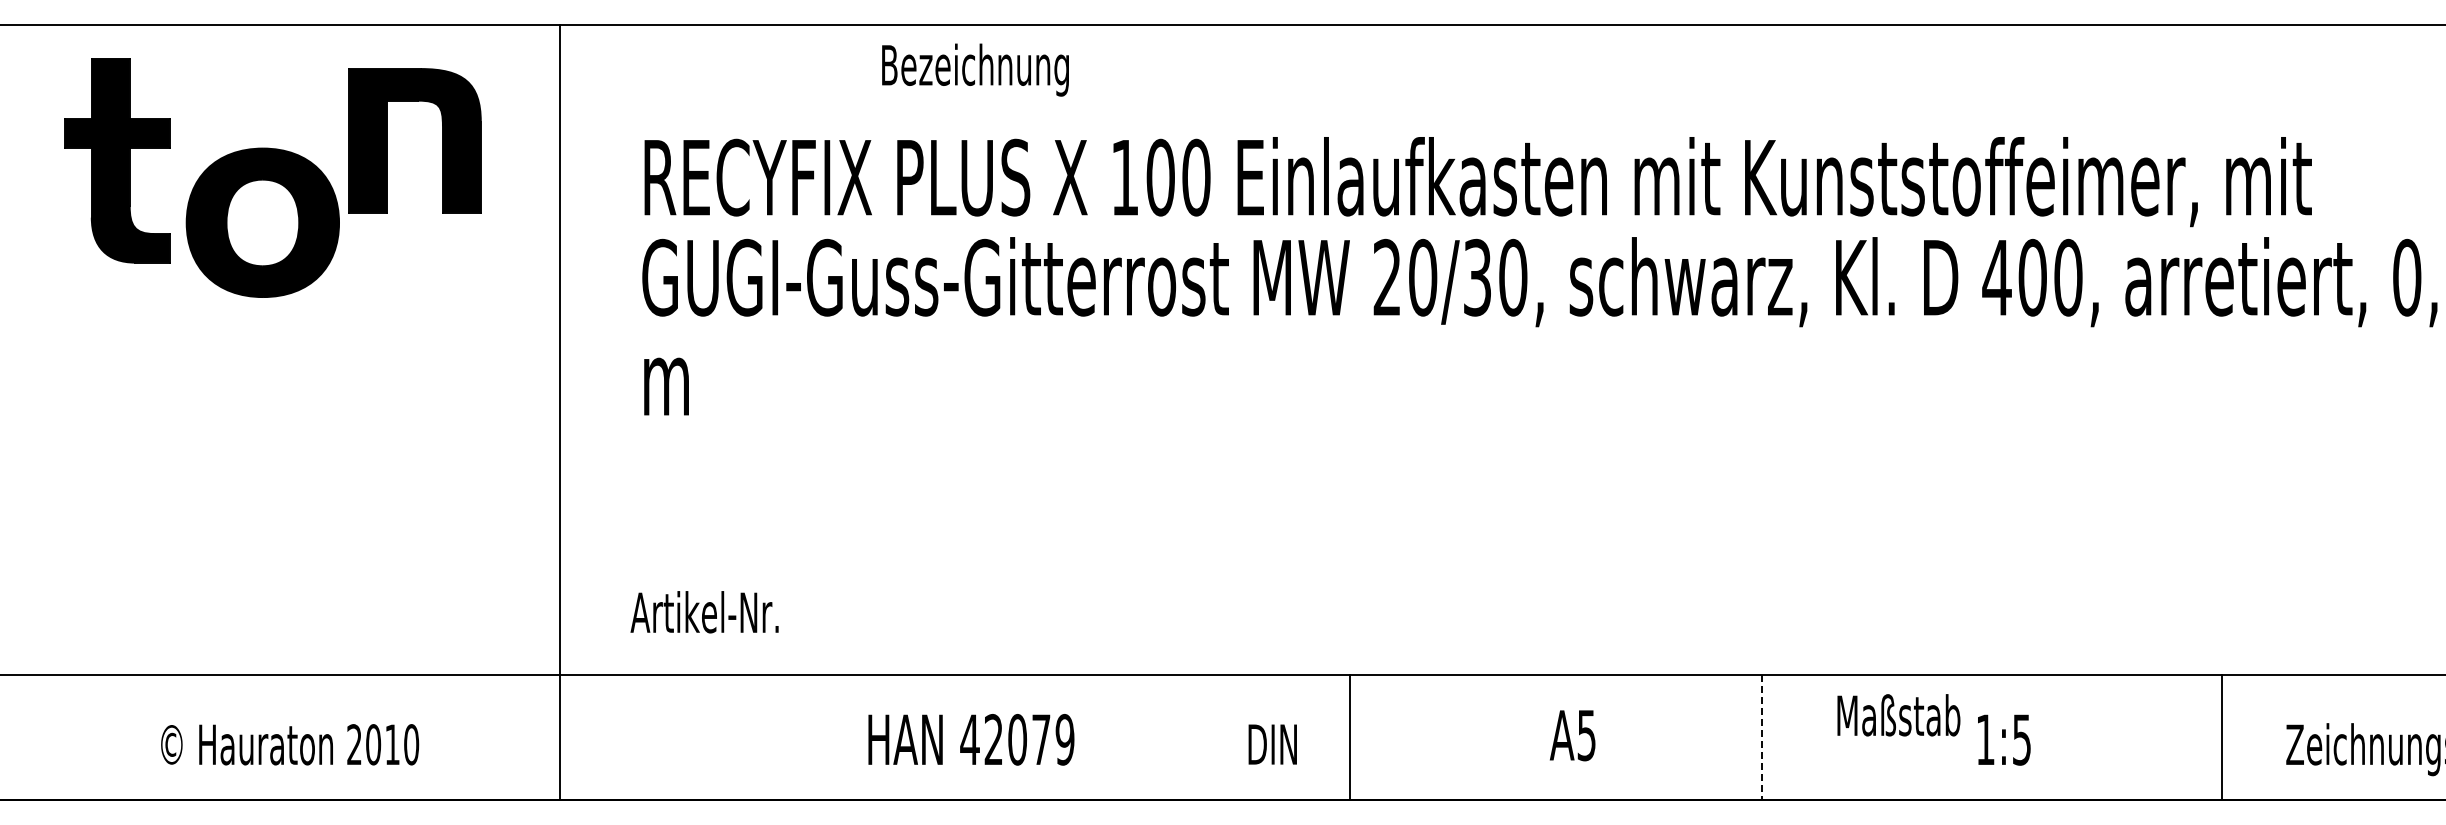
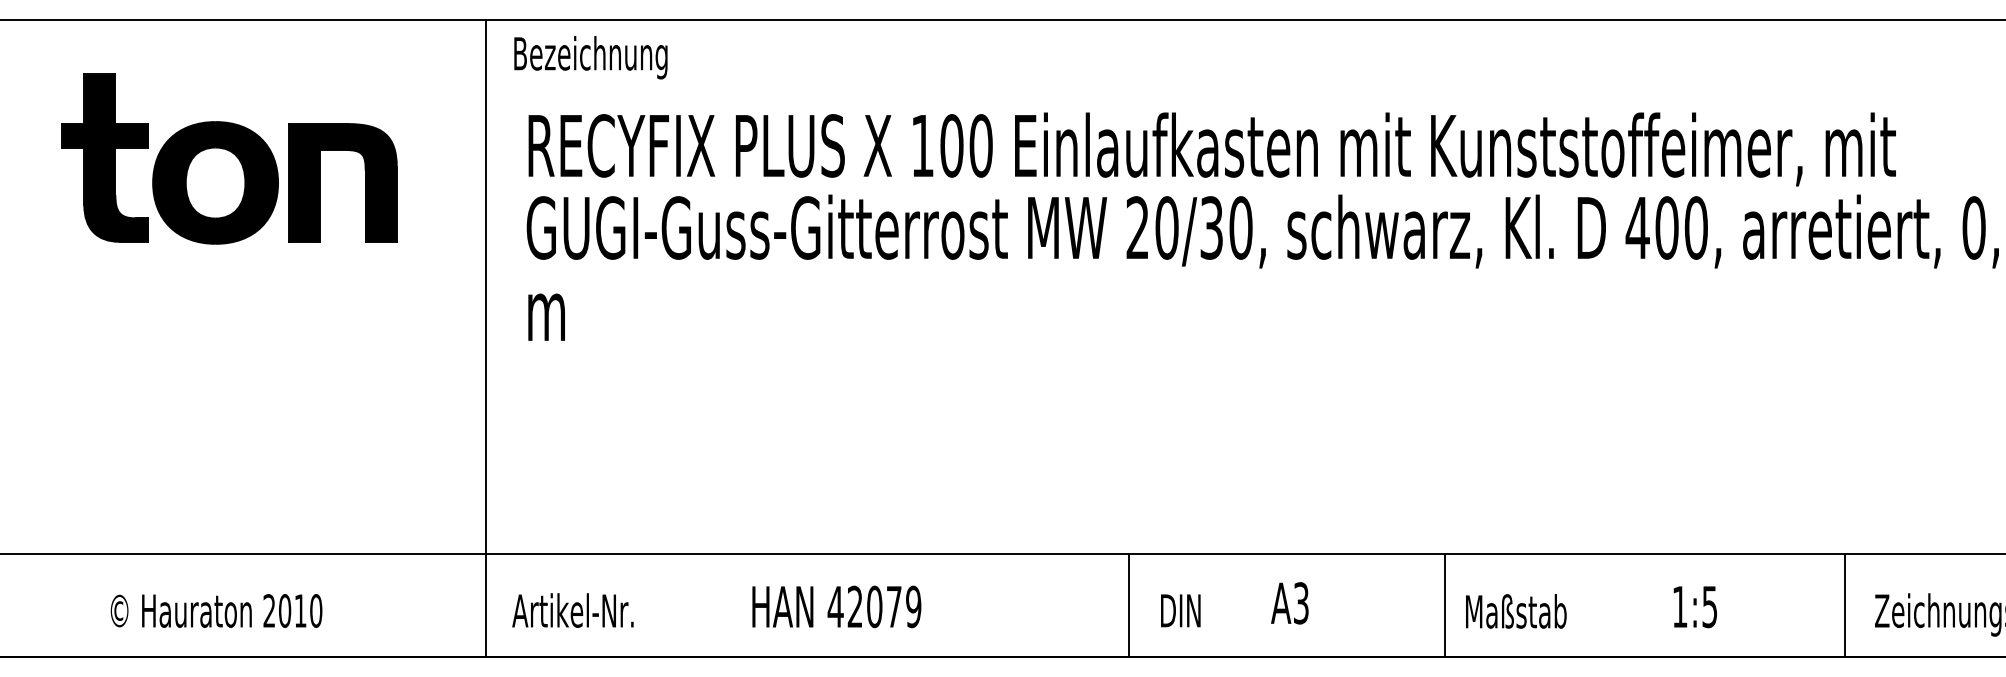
text: (975, 69) -> (590, 57), moved
part: (387, 140) -> (320, 182), moved
part: (117, 160) -> (105, 158), moved
line: (560, 412) -> (486, 338), moved
text: (704, 612) -> (572, 610), moved
text: (1898, 715) -> (1515, 611), moved
text: (1586, 734) -> (1301, 602), A5 -> A3
line: (1349, 737) -> (1128, 605), moved
line: (1761, 737) -> (1444, 605), dashed -> solid
line: (2222, 737) -> (1844, 605), moved
text: (971, 739) -> (836, 606), moved
text: (2004, 739) -> (1695, 606), moved
text: (290, 744) -> (216, 610), moved
text: (1272, 744) -> (1180, 610), moved

